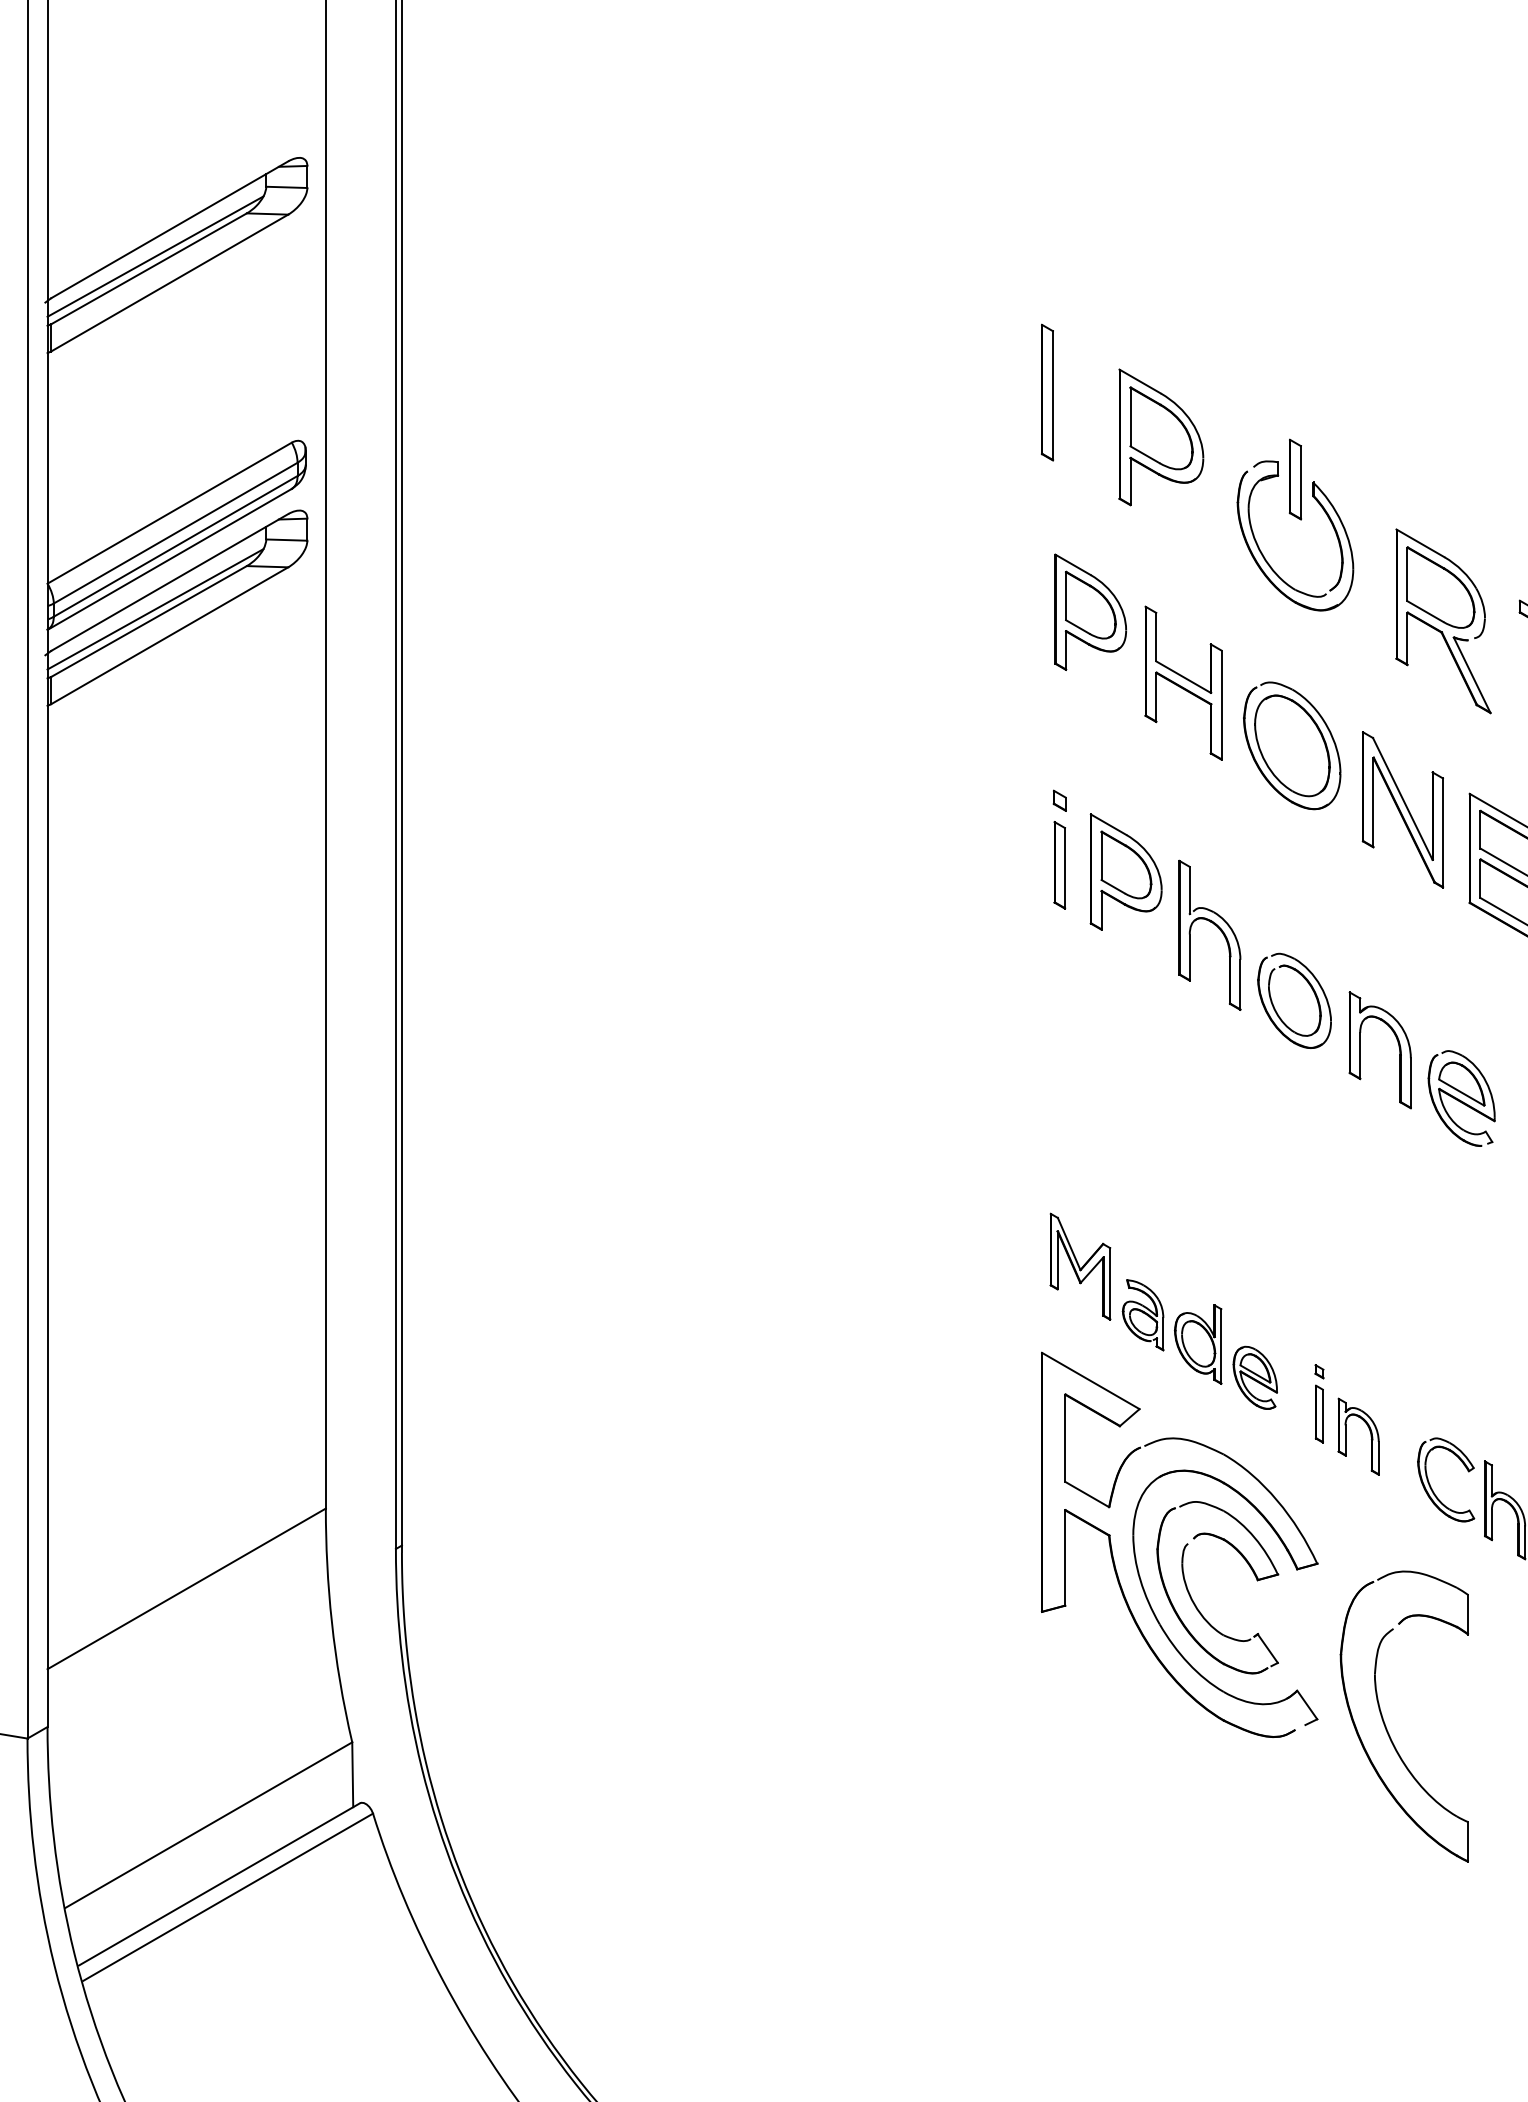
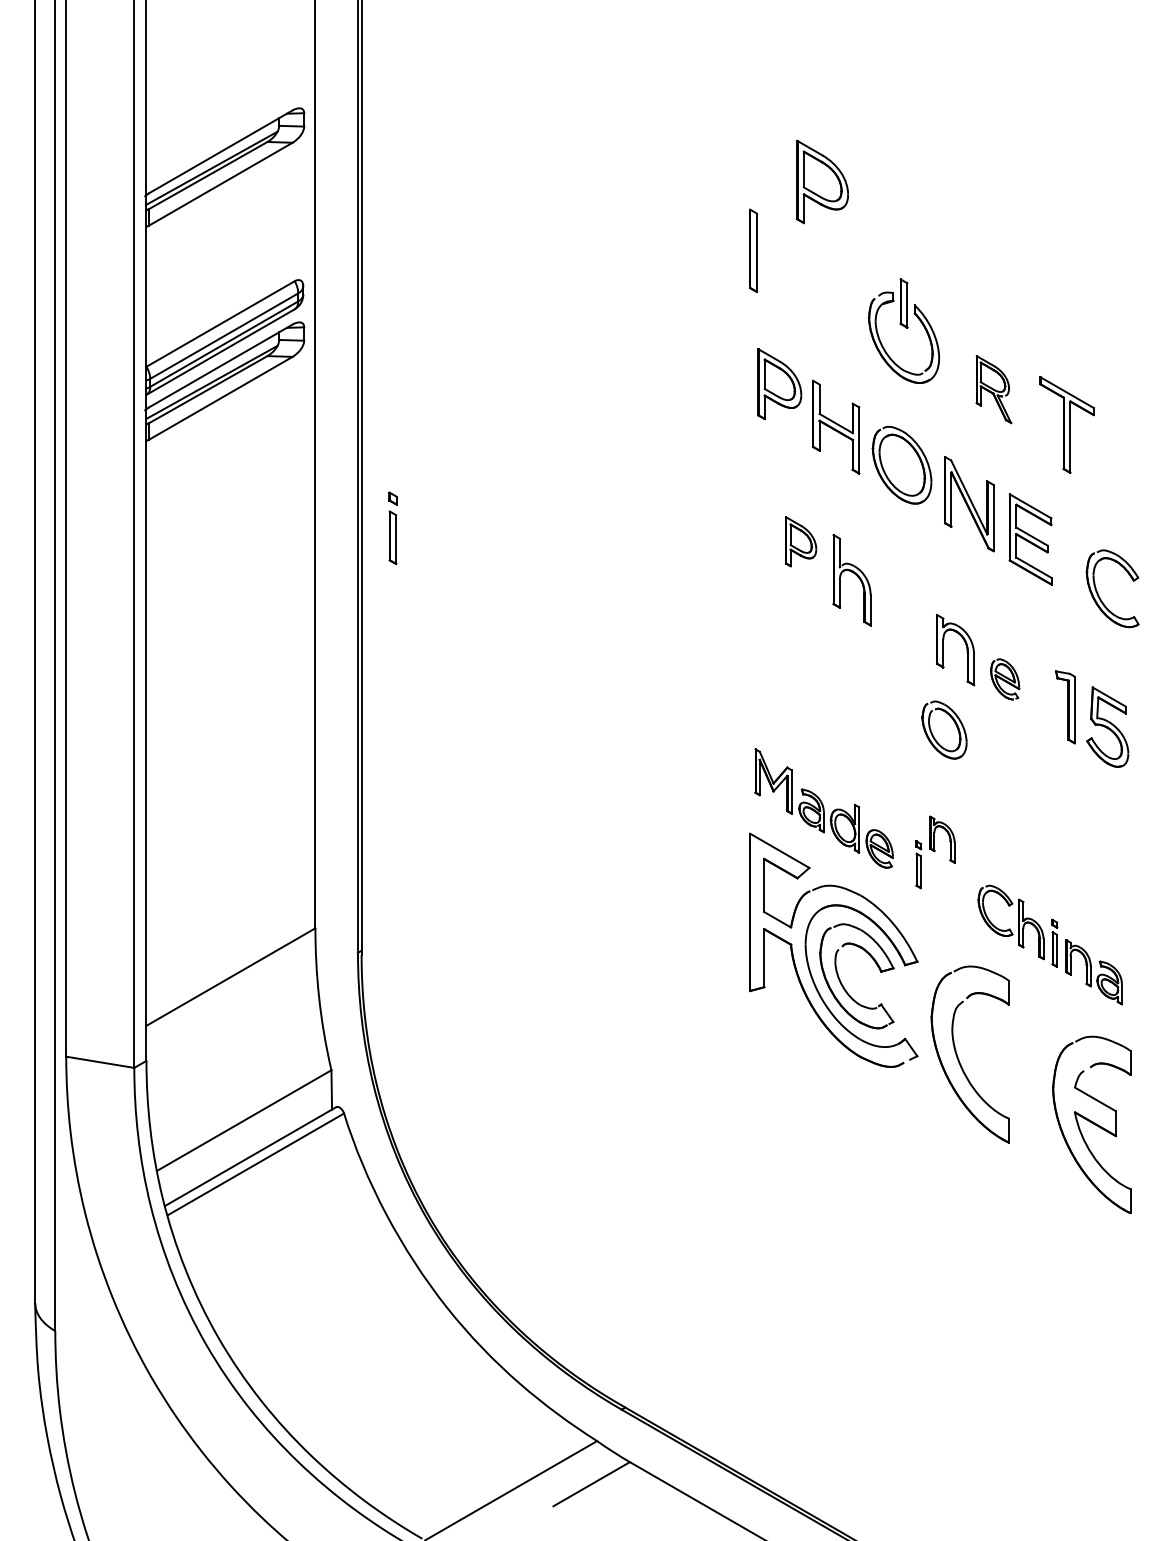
part: (1161, 436) -> (822, 181), moved
part: (1442, 621) -> (993, 389), size x0.6
part: (1058, 850) -> (392, 528), moved
part: (1124, 871) -> (800, 541), size x0.7
part: (1310, 990) -> (954, 723), moved
part: (1462, 1098) -> (1005, 679), size x0.7
part: (1368, 1431) -> (948, 836), moved

